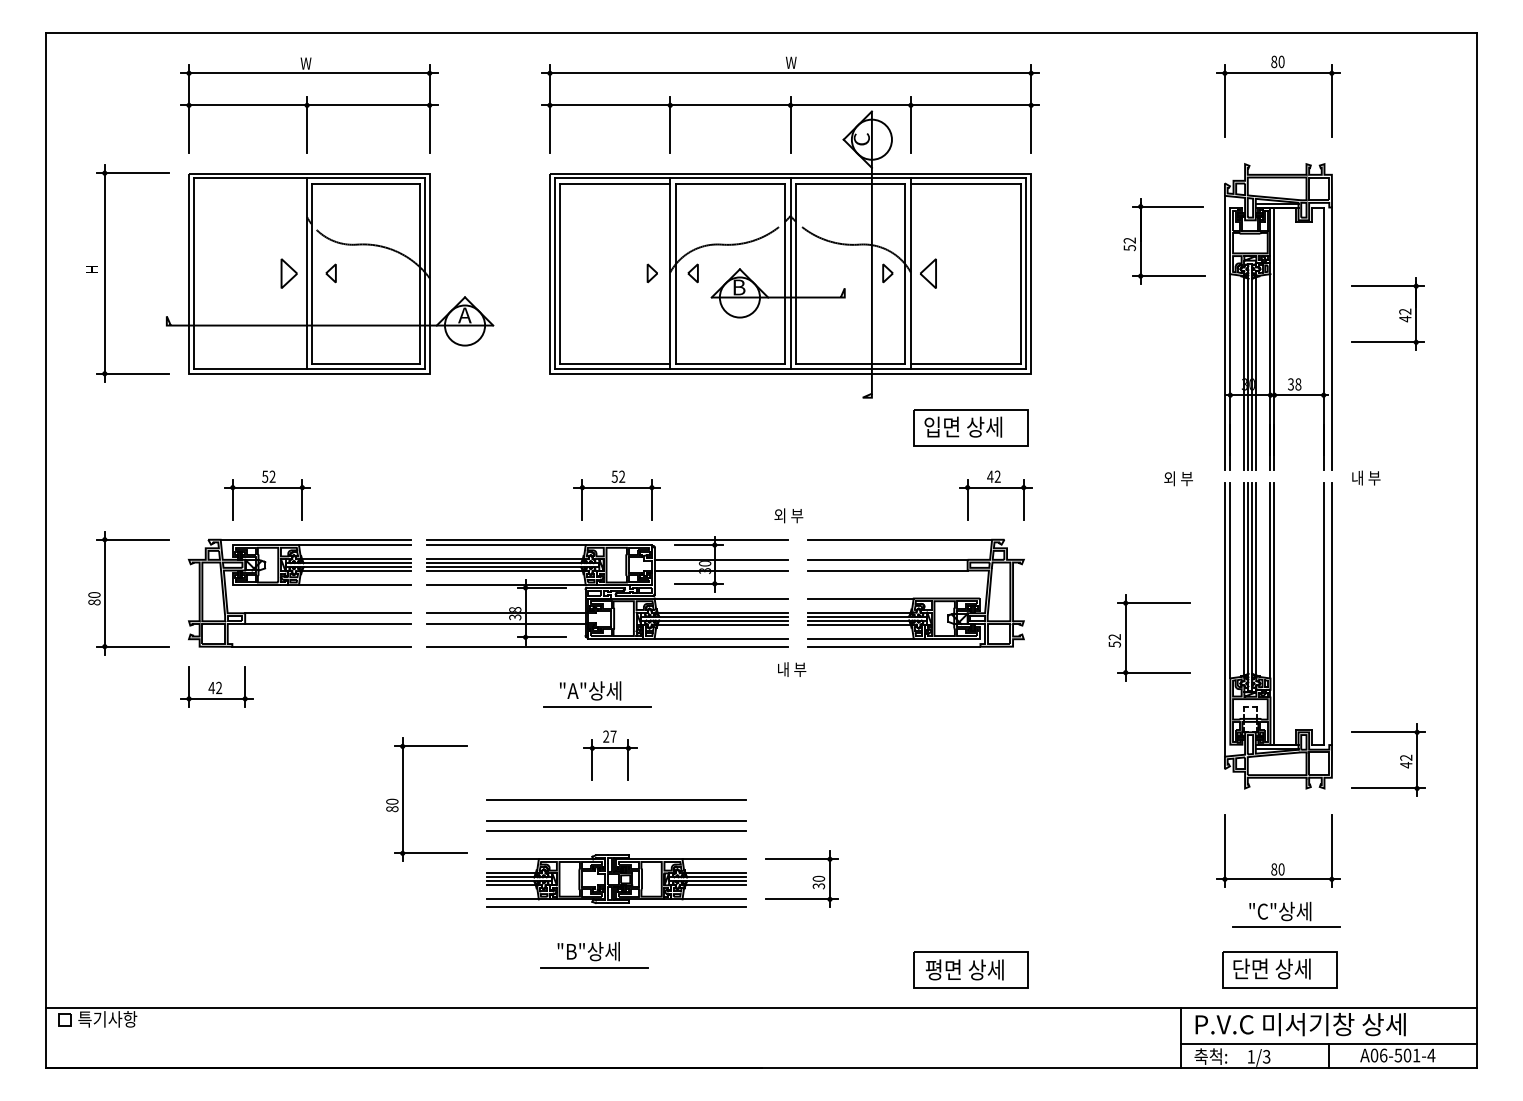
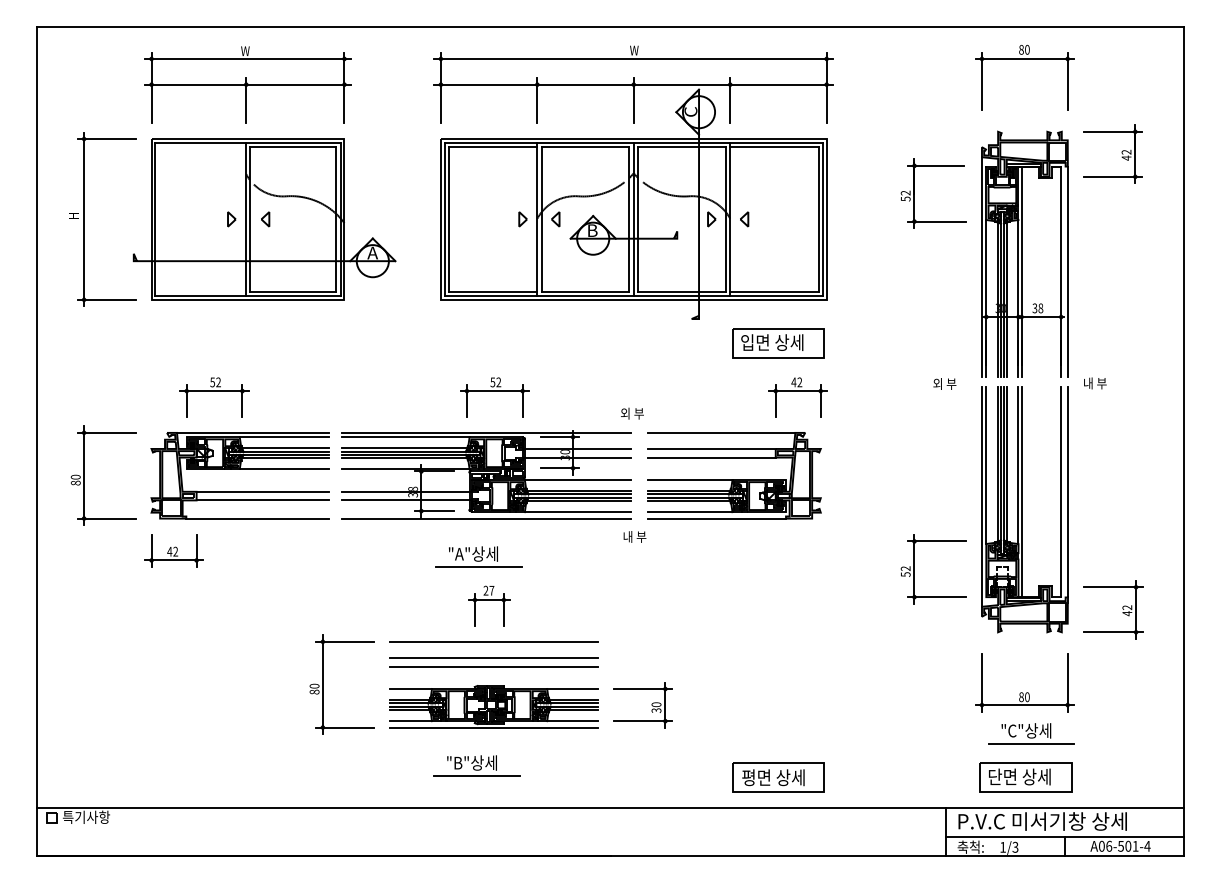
part: (288, 272) -> (231, 218), size x0.62
part: (928, 272) -> (744, 218), size x0.62
part: (1399, 313) -> (1121, 153), moved
part: (1126, 637) -> (915, 568), moved
part: (403, 799) -> (323, 684), moved

